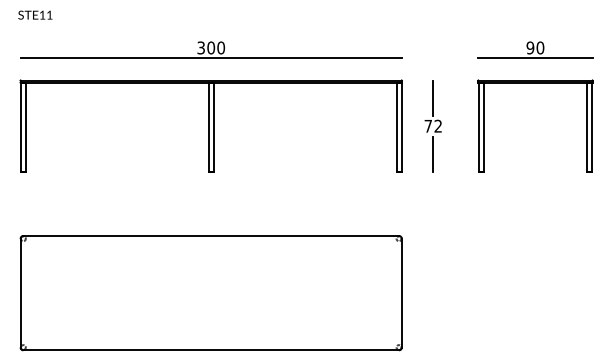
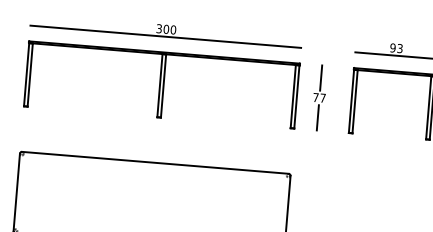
text: (540, 47) -> (400, 48), 90 -> 93
text: (437, 125) -> (322, 97), 72 -> 77

